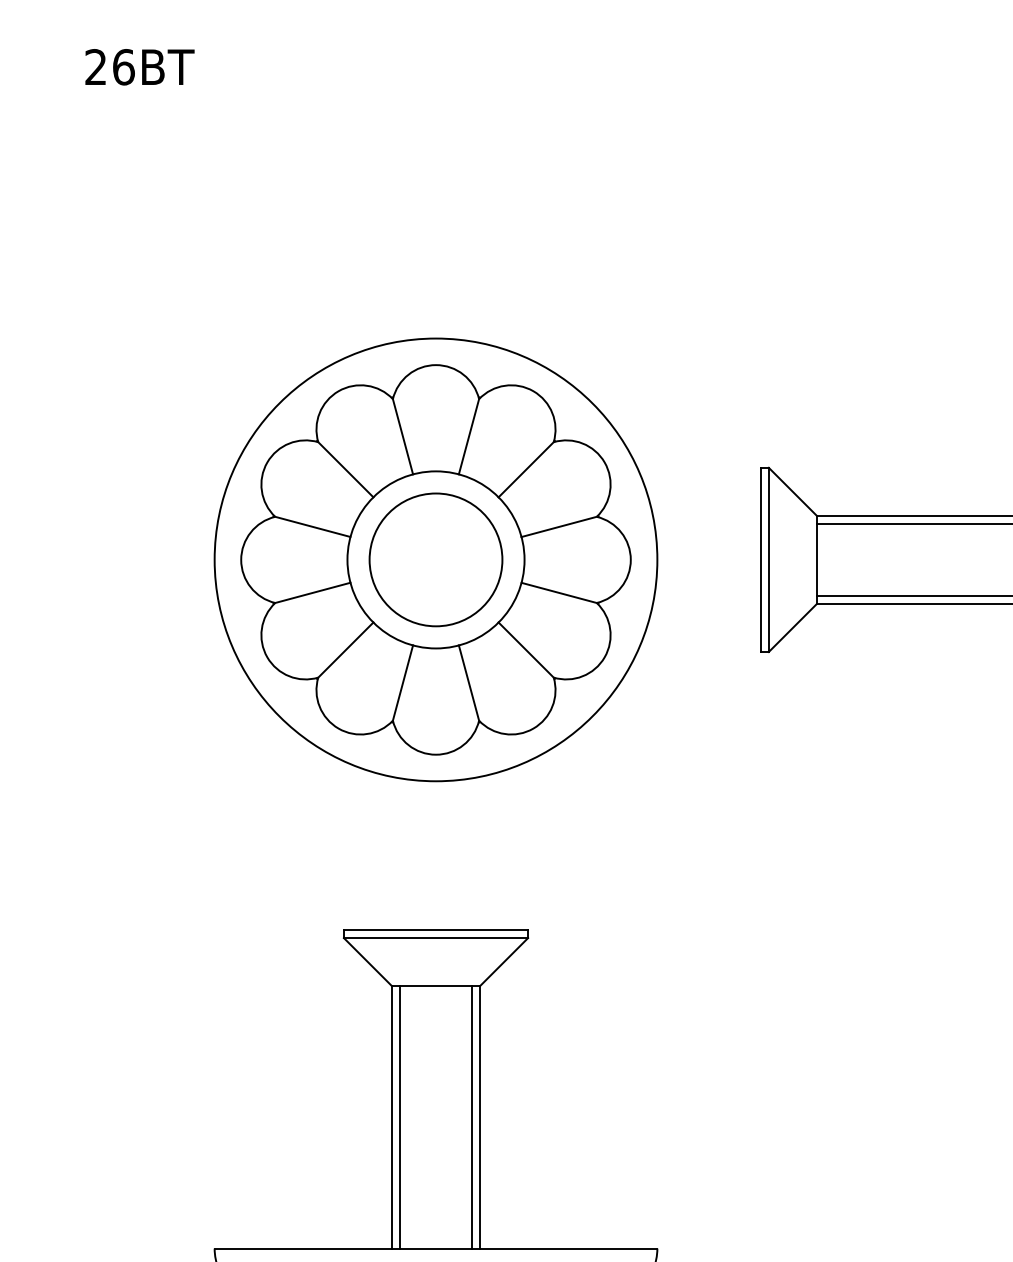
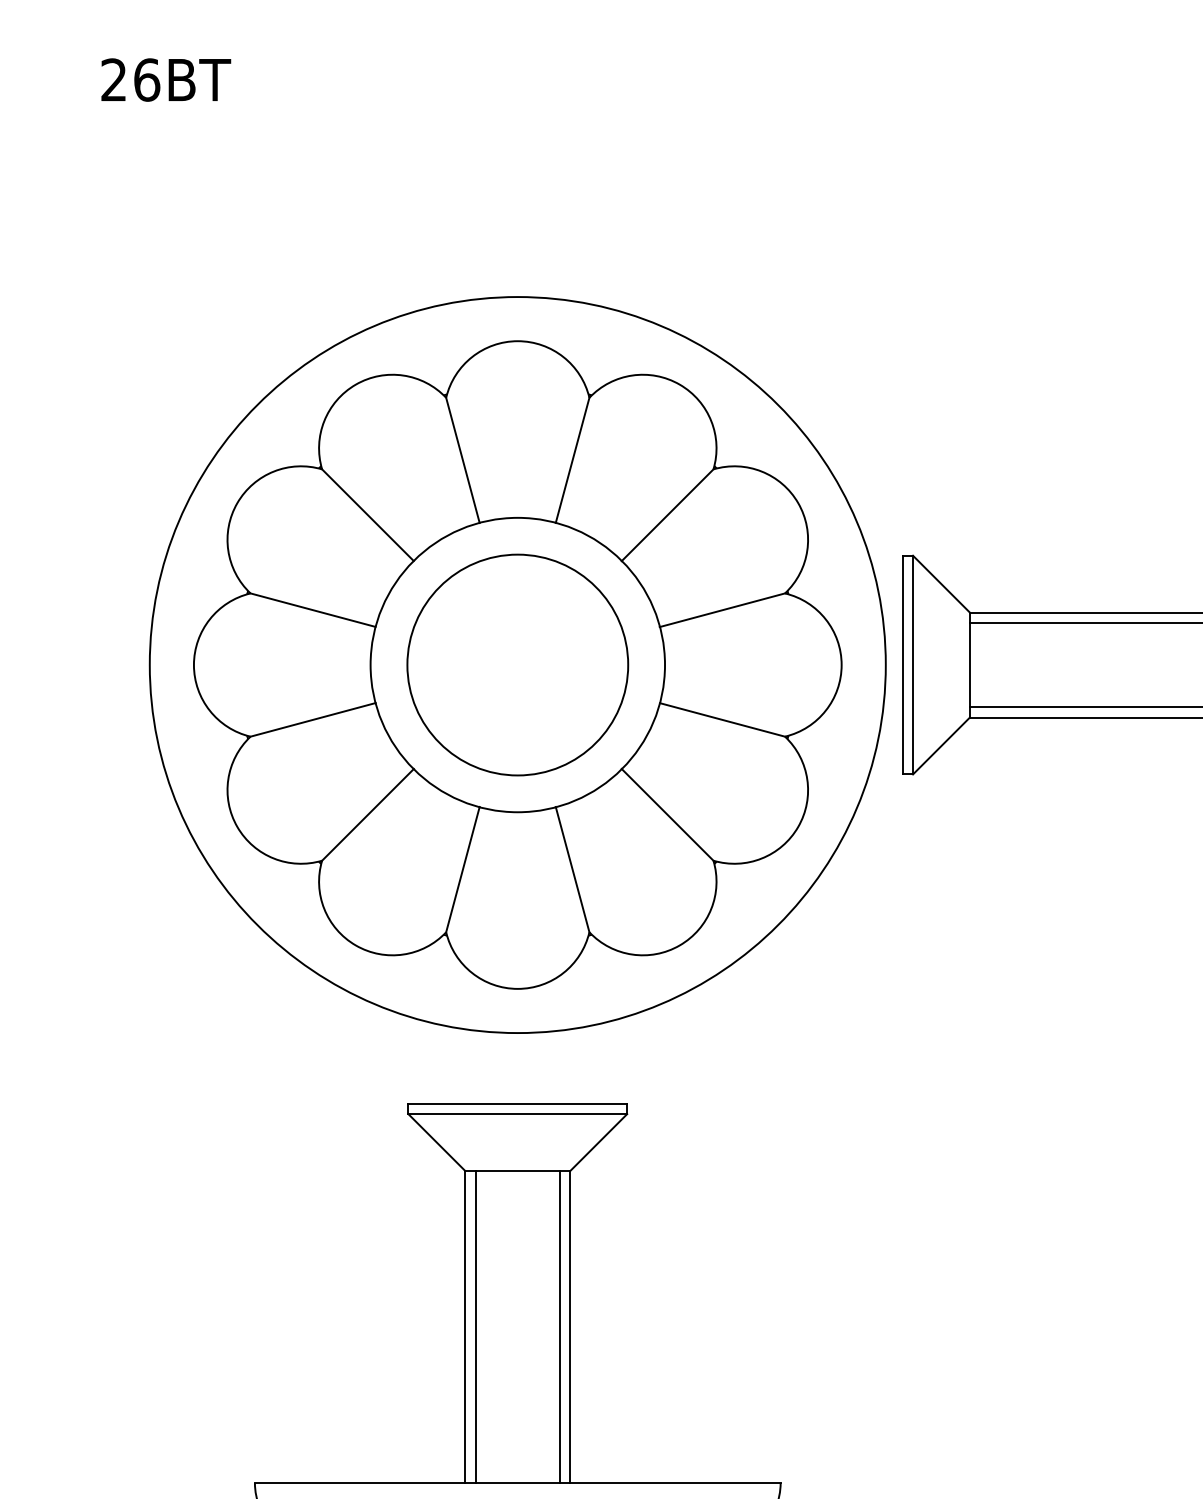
part: (435, 559) -> (517, 664), size x1.4

